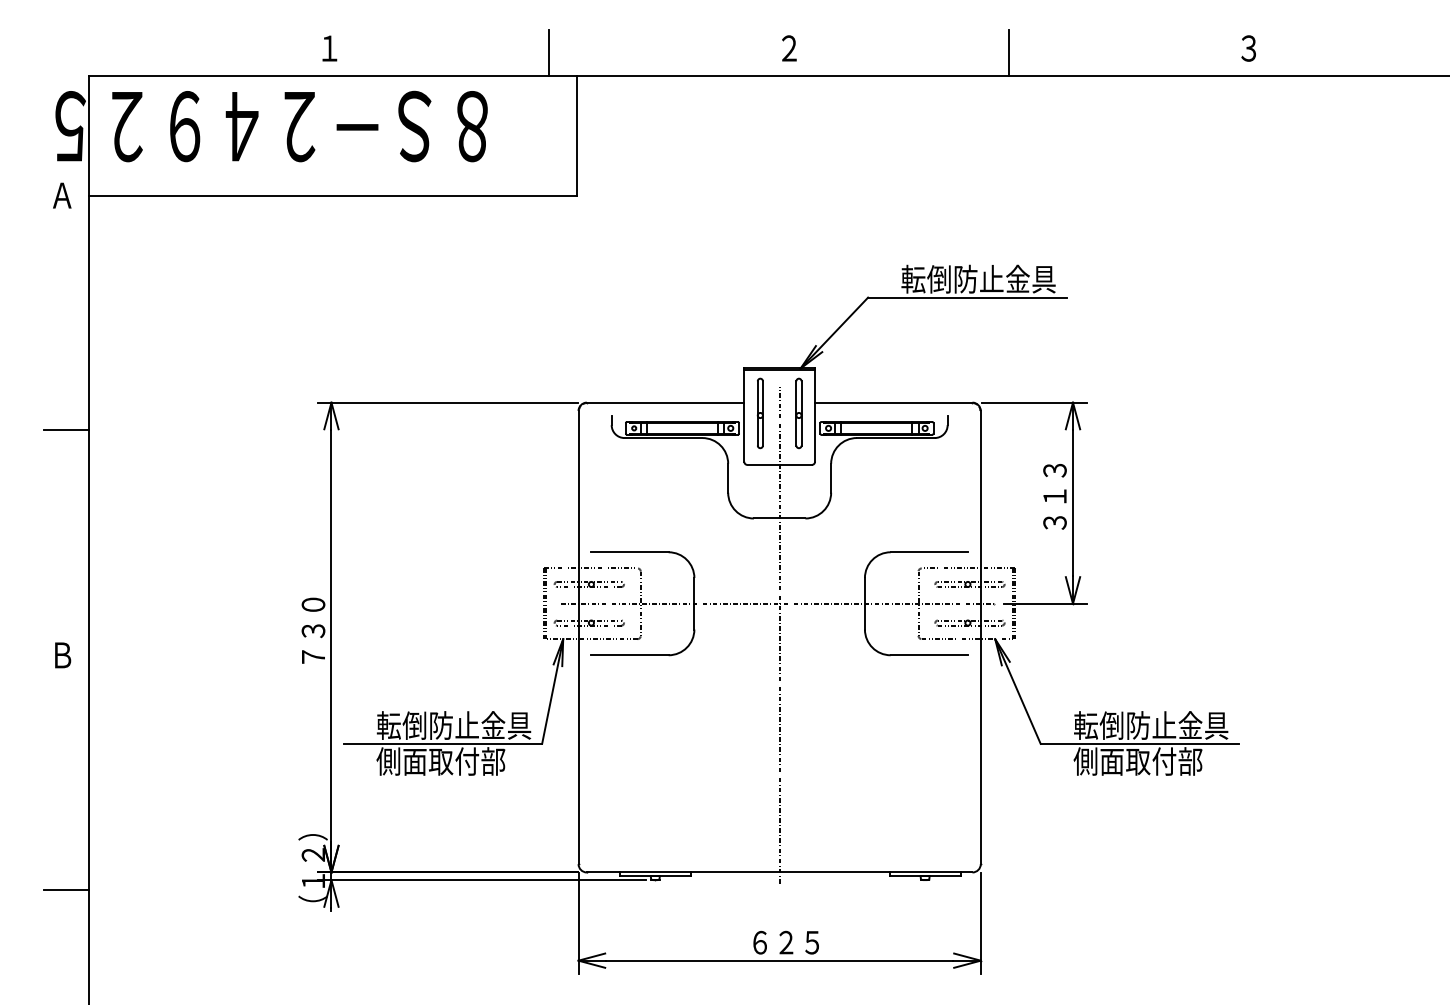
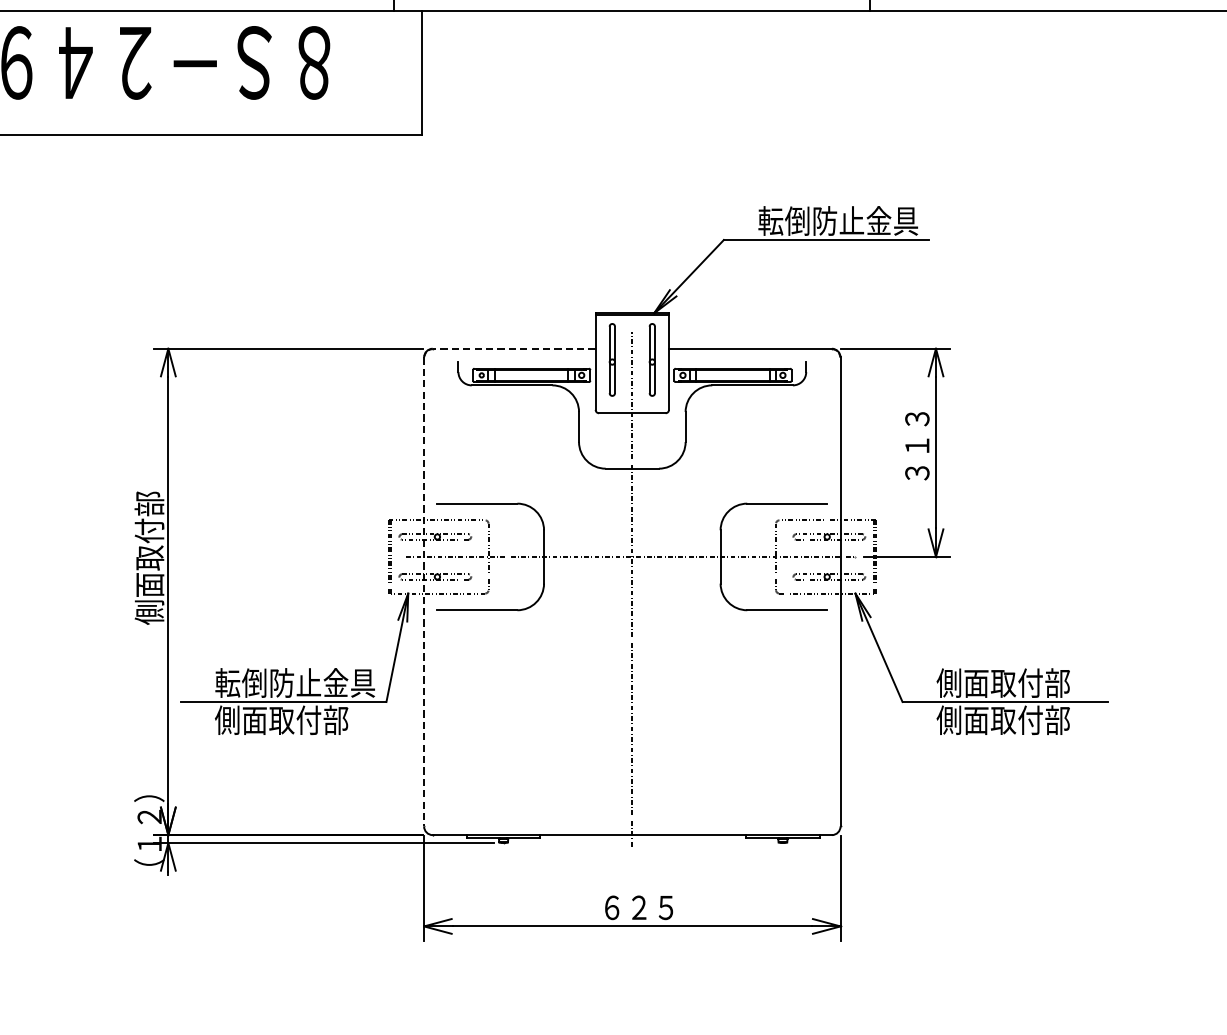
line: (665, 402) -> (514, 348), solid -> dashed
text: (312, 604) -> (148, 557), ７３０ -> 側面取付部
line: (578, 637) -> (424, 591), solid -> dashed
text: (1150, 725) -> (1016, 682), 転倒防止金具 -> 側面取付部

